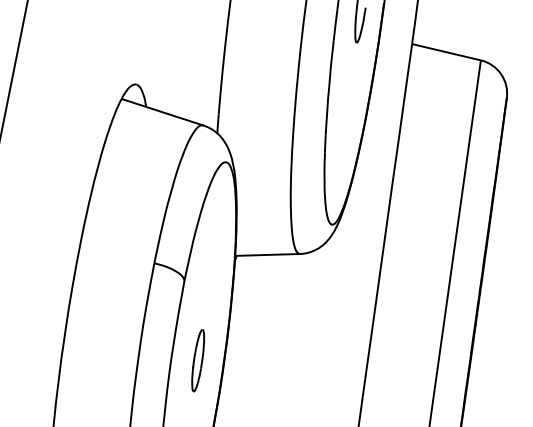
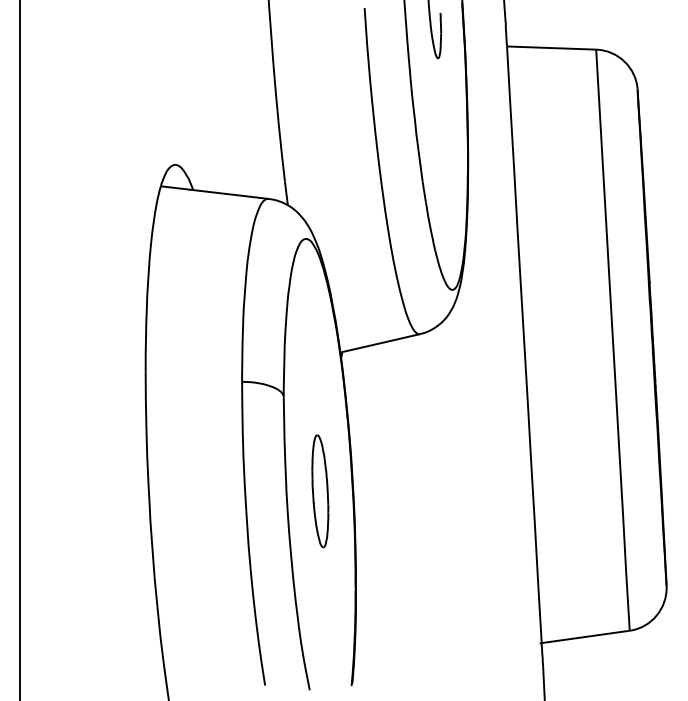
part: (198, 360) -> (320, 491), size x1.43

